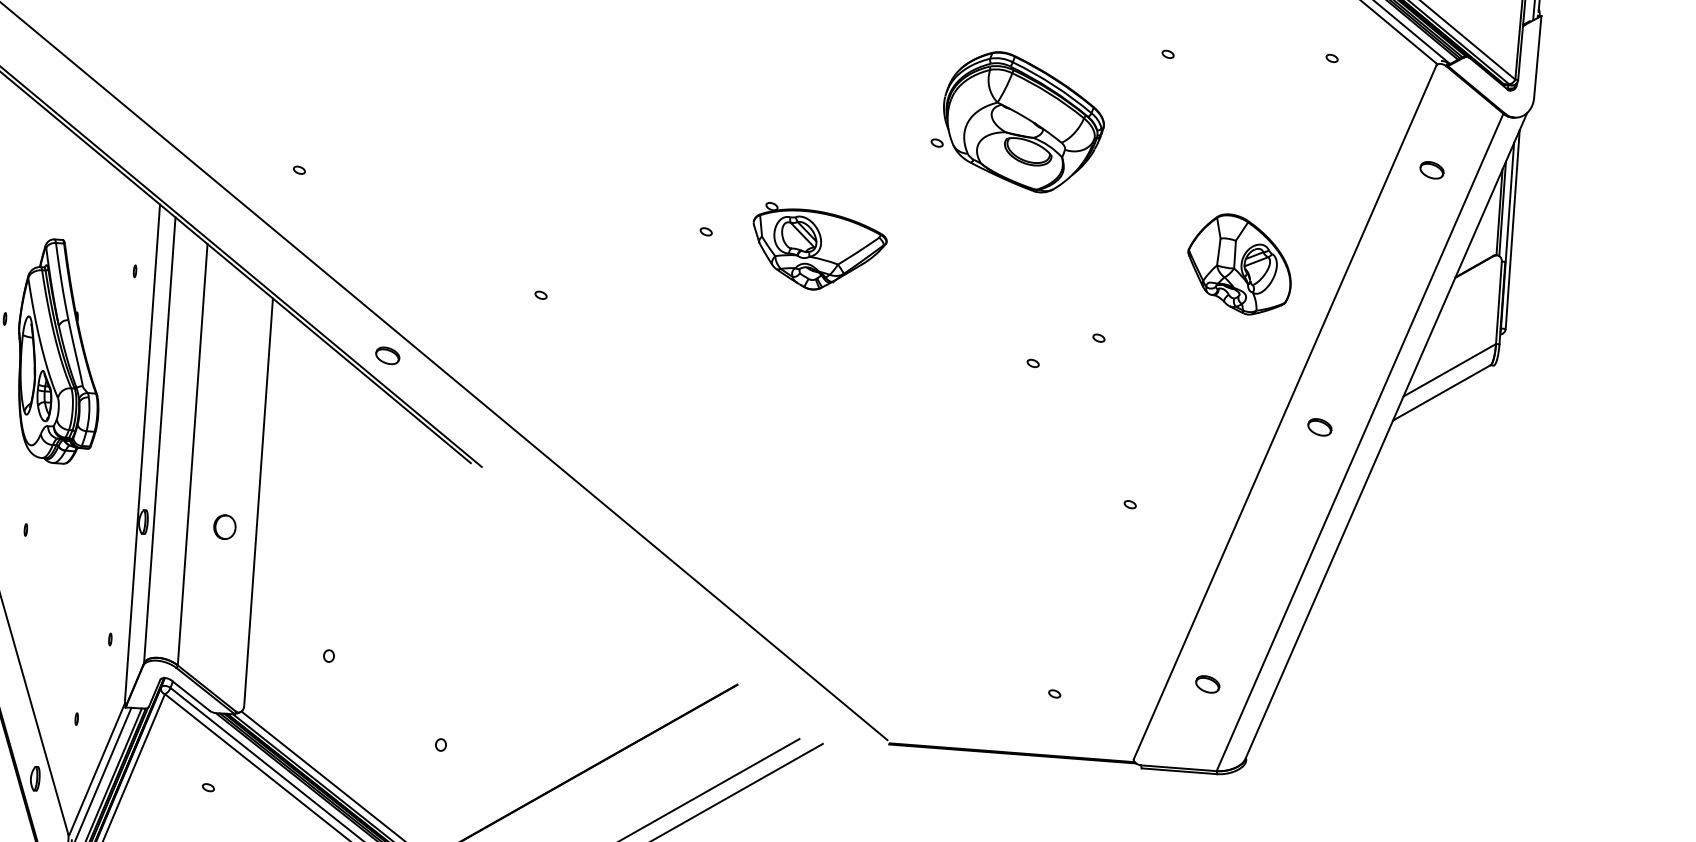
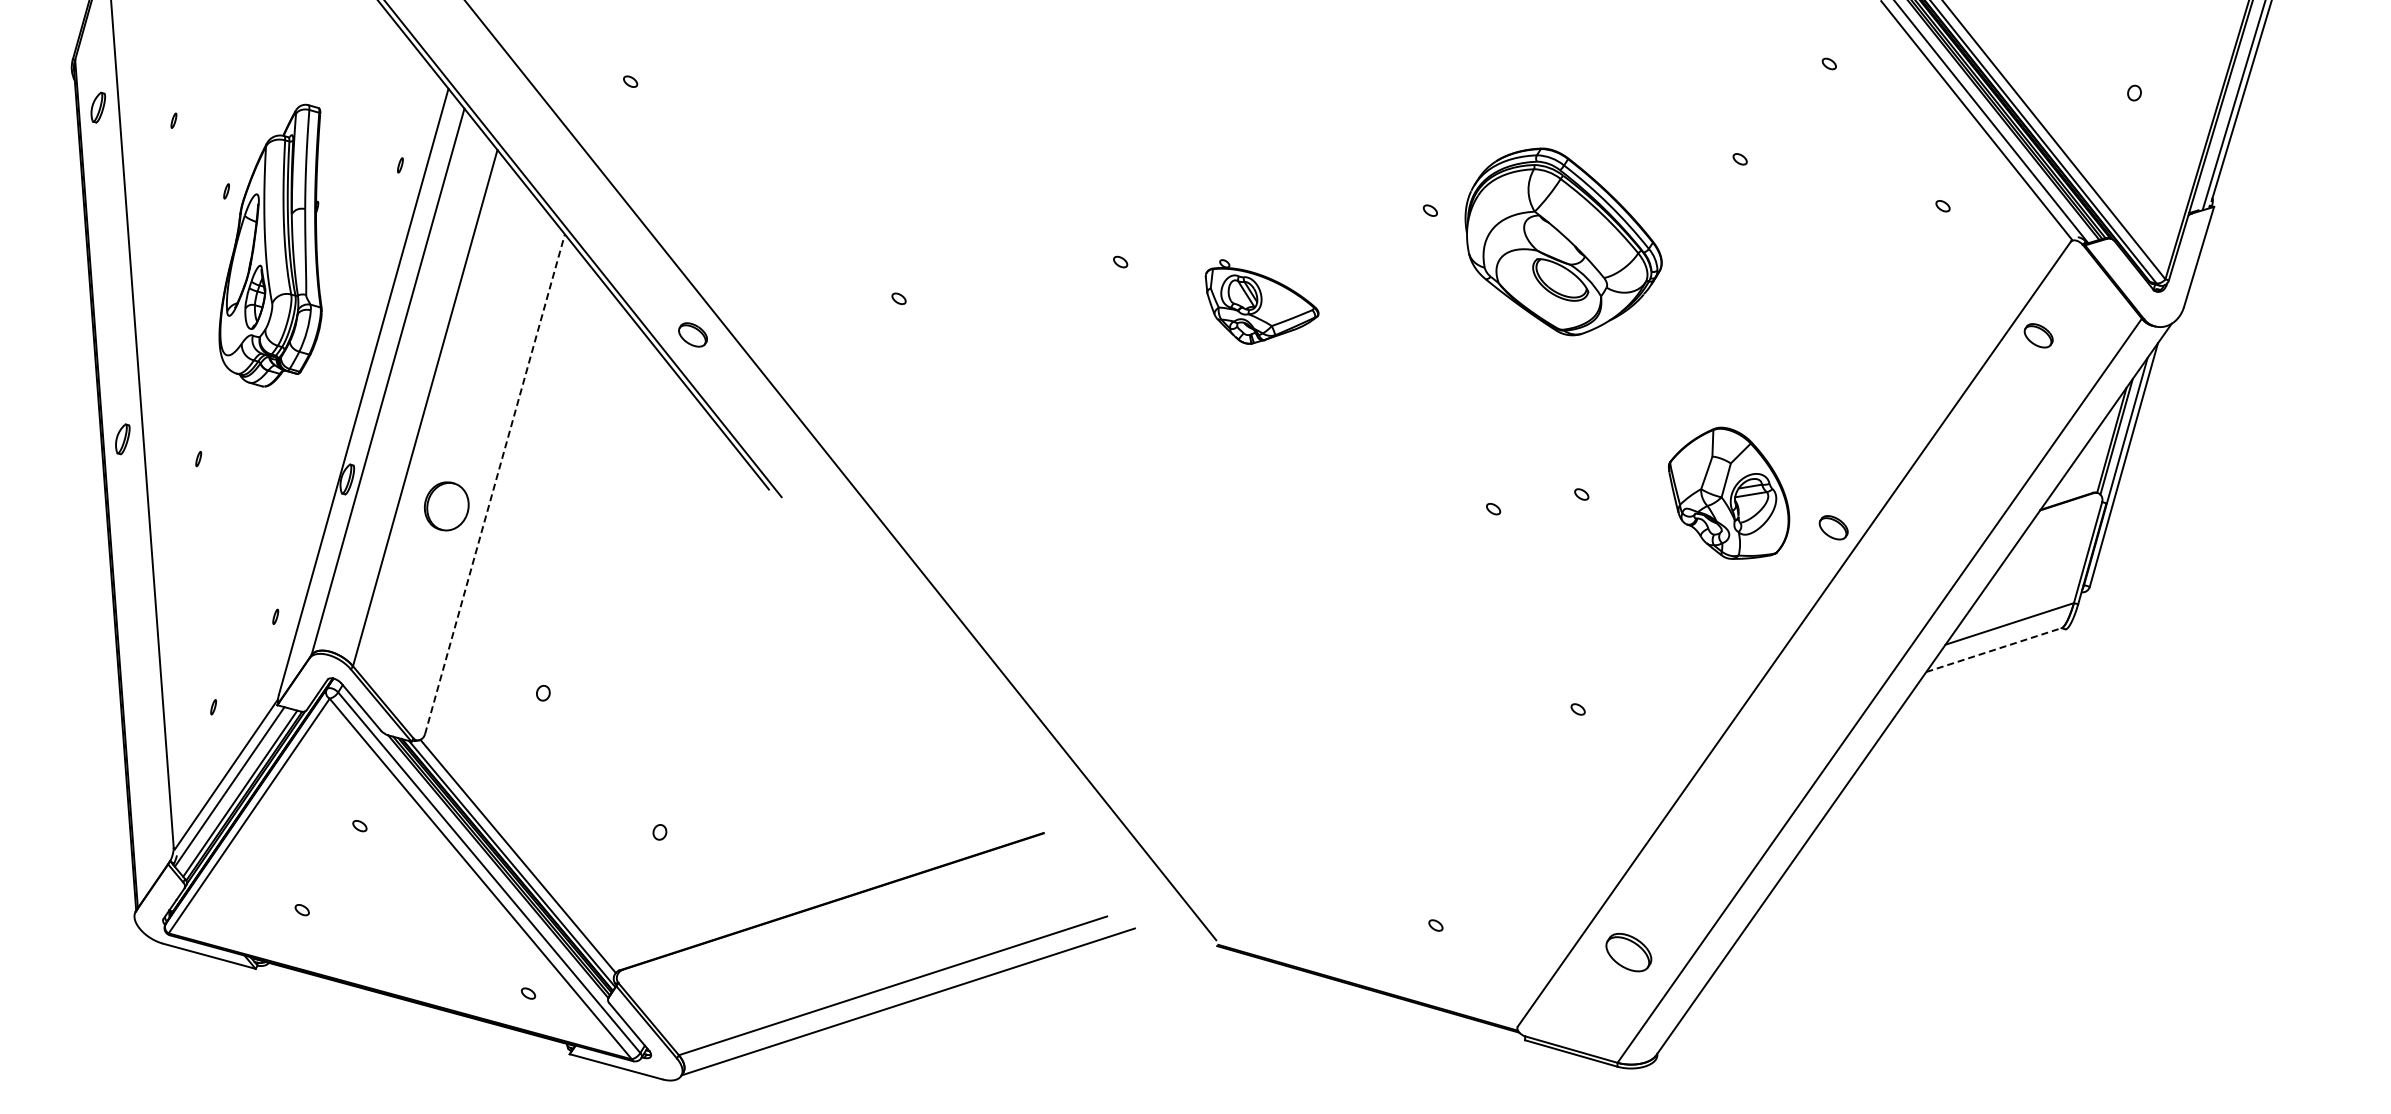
part: (1024, 121) -> (1563, 241), moved
part: (1431, 170) -> (2038, 335), moved
part: (821, 239) -> (1261, 301), size x0.7
part: (1238, 263) -> (1728, 492), moved
line: (1442, 392) -> (1994, 649), solid -> dashed
part: (1319, 427) -> (1833, 527), moved
line: (258, 502) -> (494, 484), solid -> dashed
part: (224, 527) -> (446, 506), size x1.6
part: (1207, 684) -> (1628, 952), size x1.6
part: (35, 778) -> (147, 770), removed

